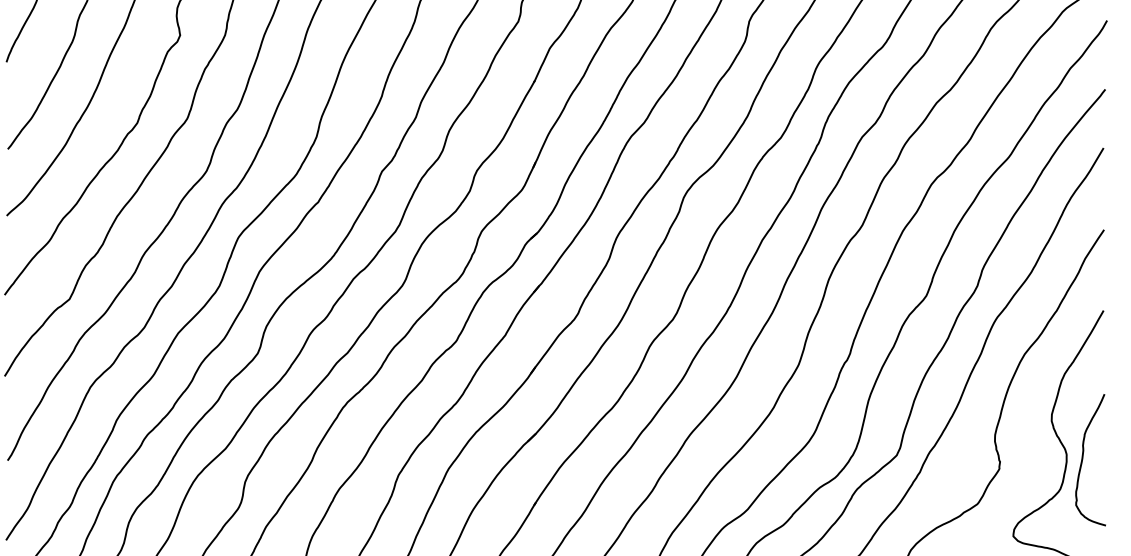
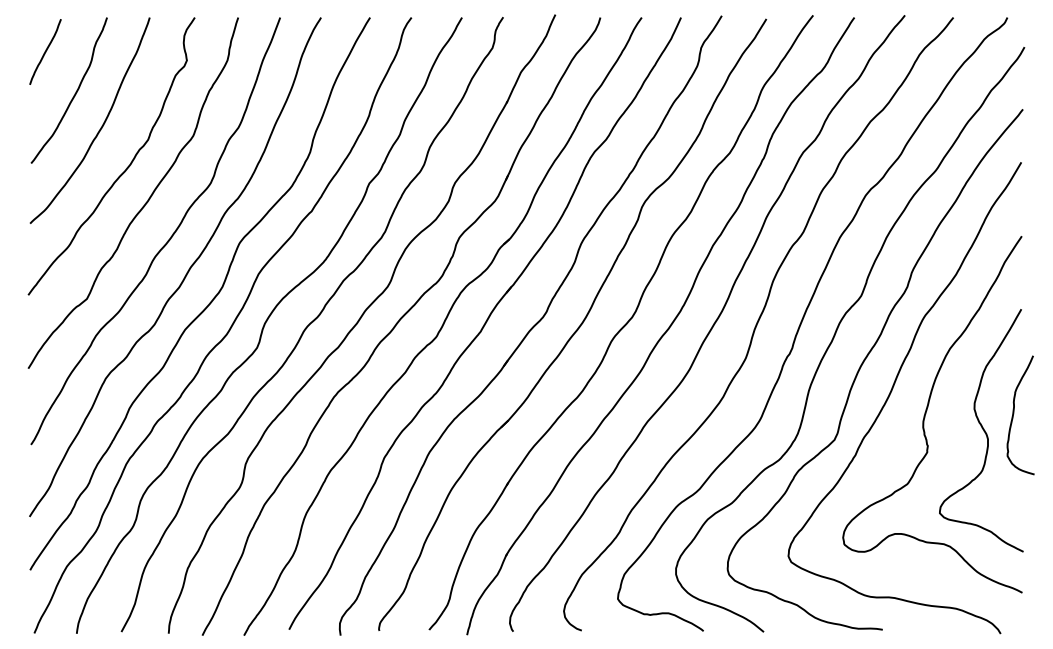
curve: (1083, 458) -> (1014, 413), moved

